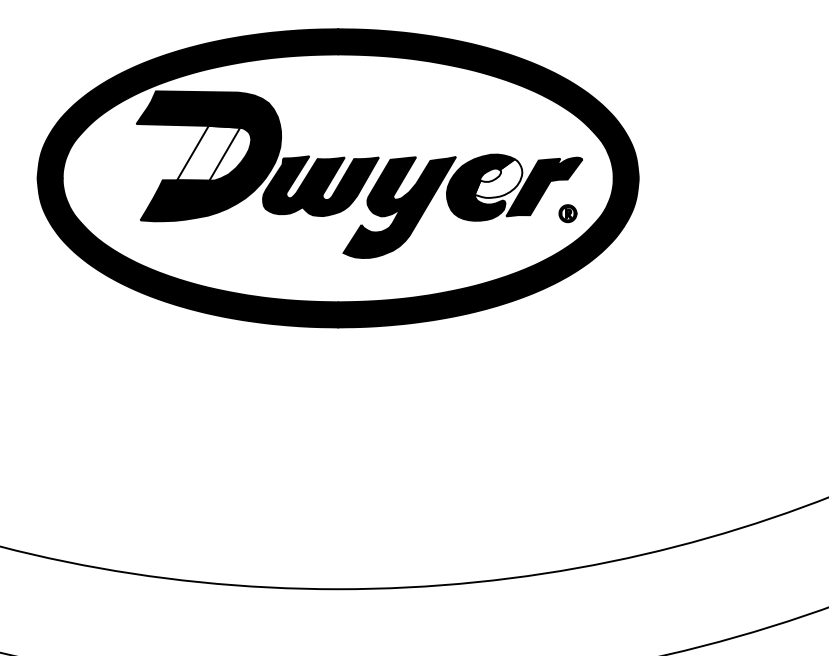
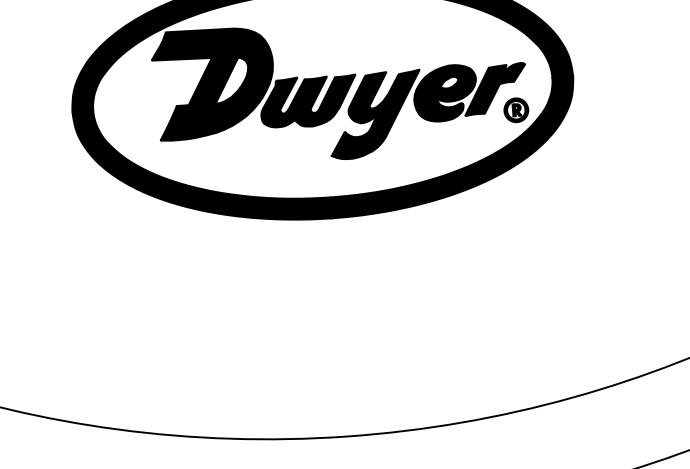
fill: (208, 152) -> (213, 80), added
fill: (498, 178) -> (456, 84), added
part: (567, 213) -> (515, 110), size x1.67

